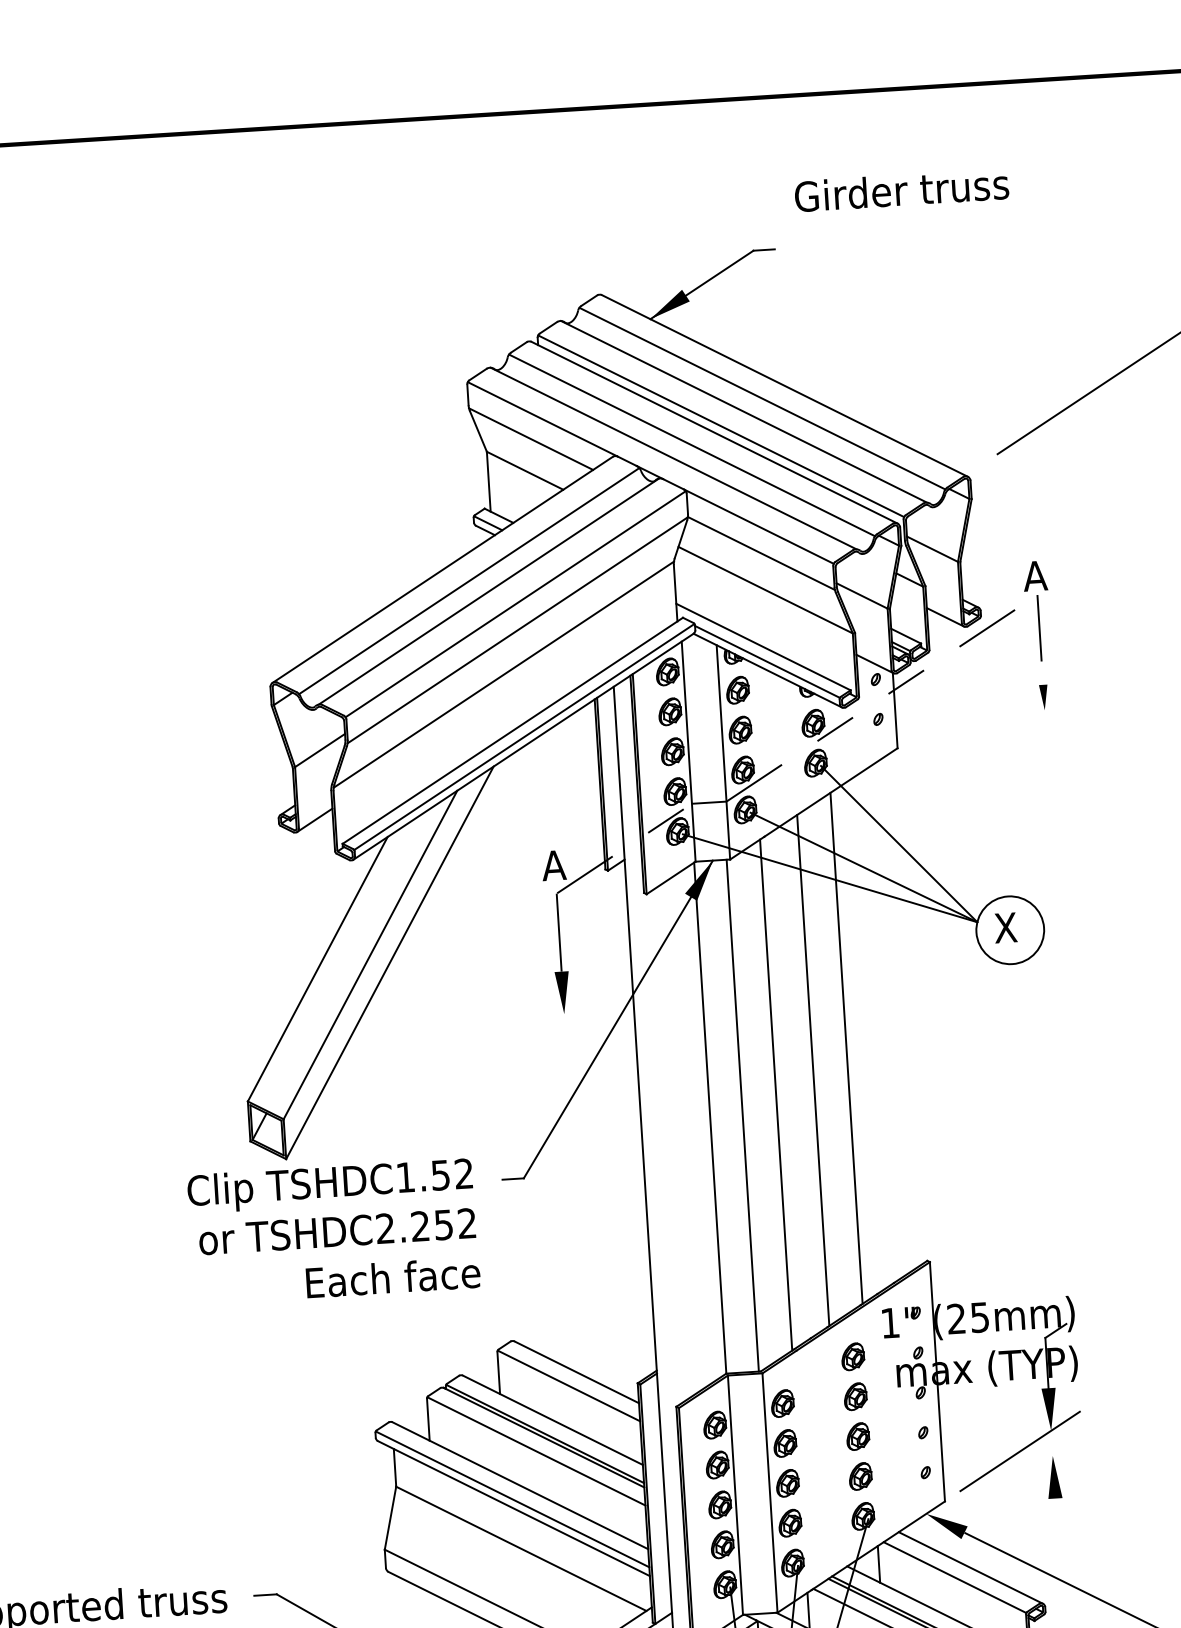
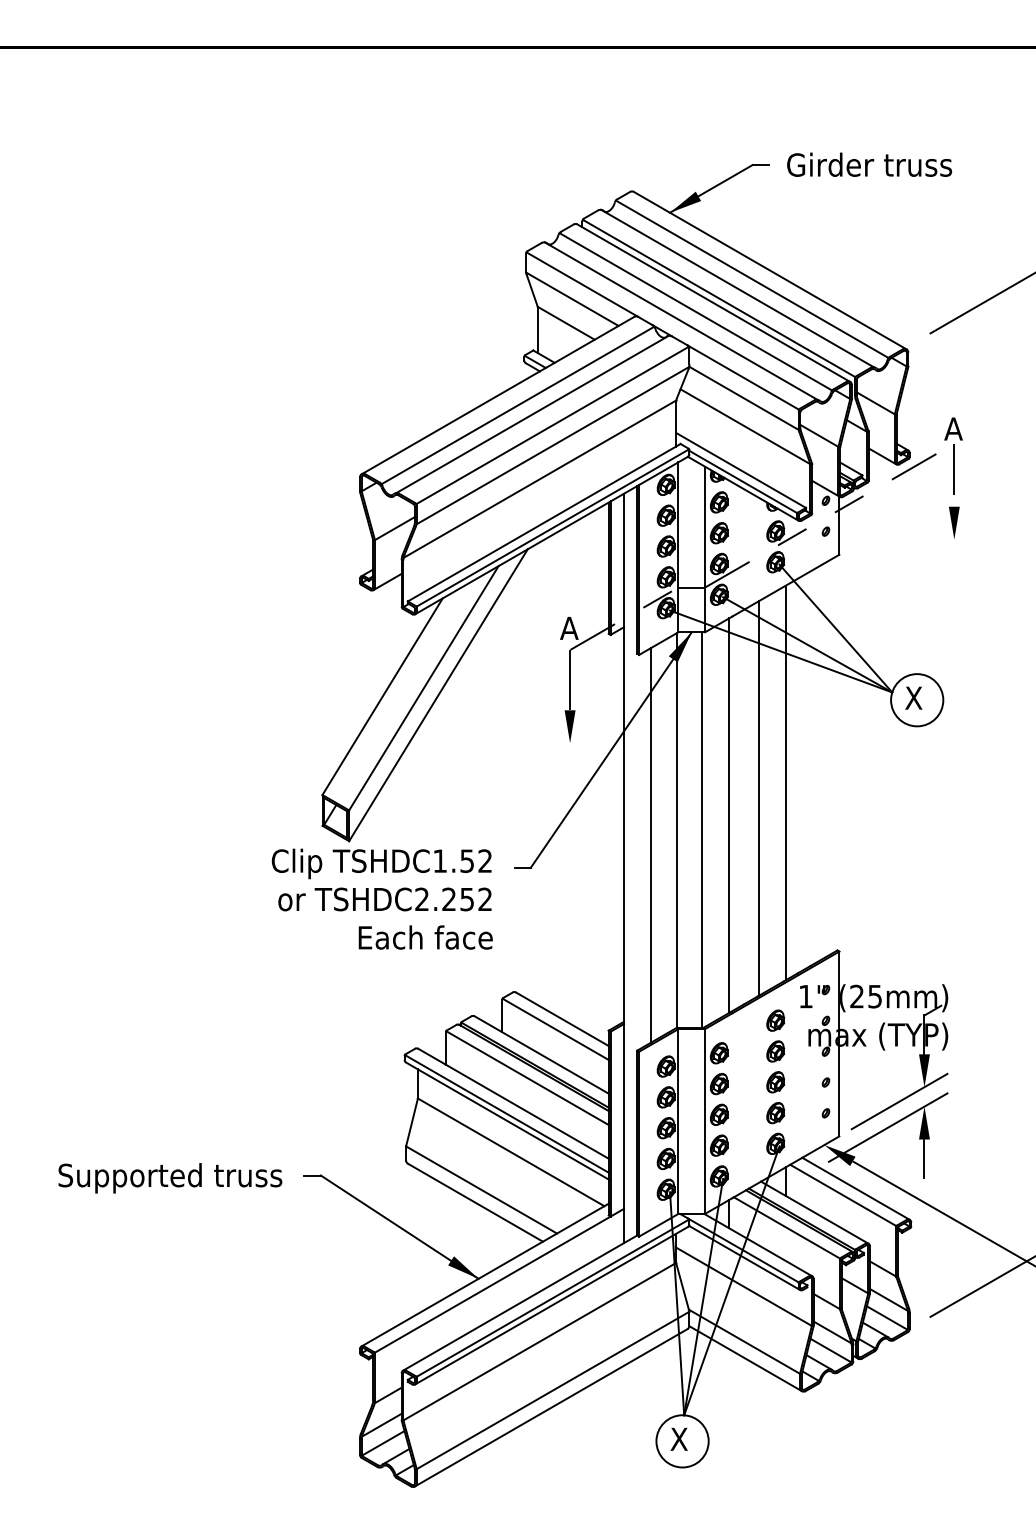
text: (901, 189) -> (869, 164), moved
part: (1044, 697) -> (954, 522), size x1.67
line: (676, 1140) -> (650, 845), added
line: (1006, 1485) -> (887, 1127), added
line: (1057, 1523) -> (924, 1158), added

